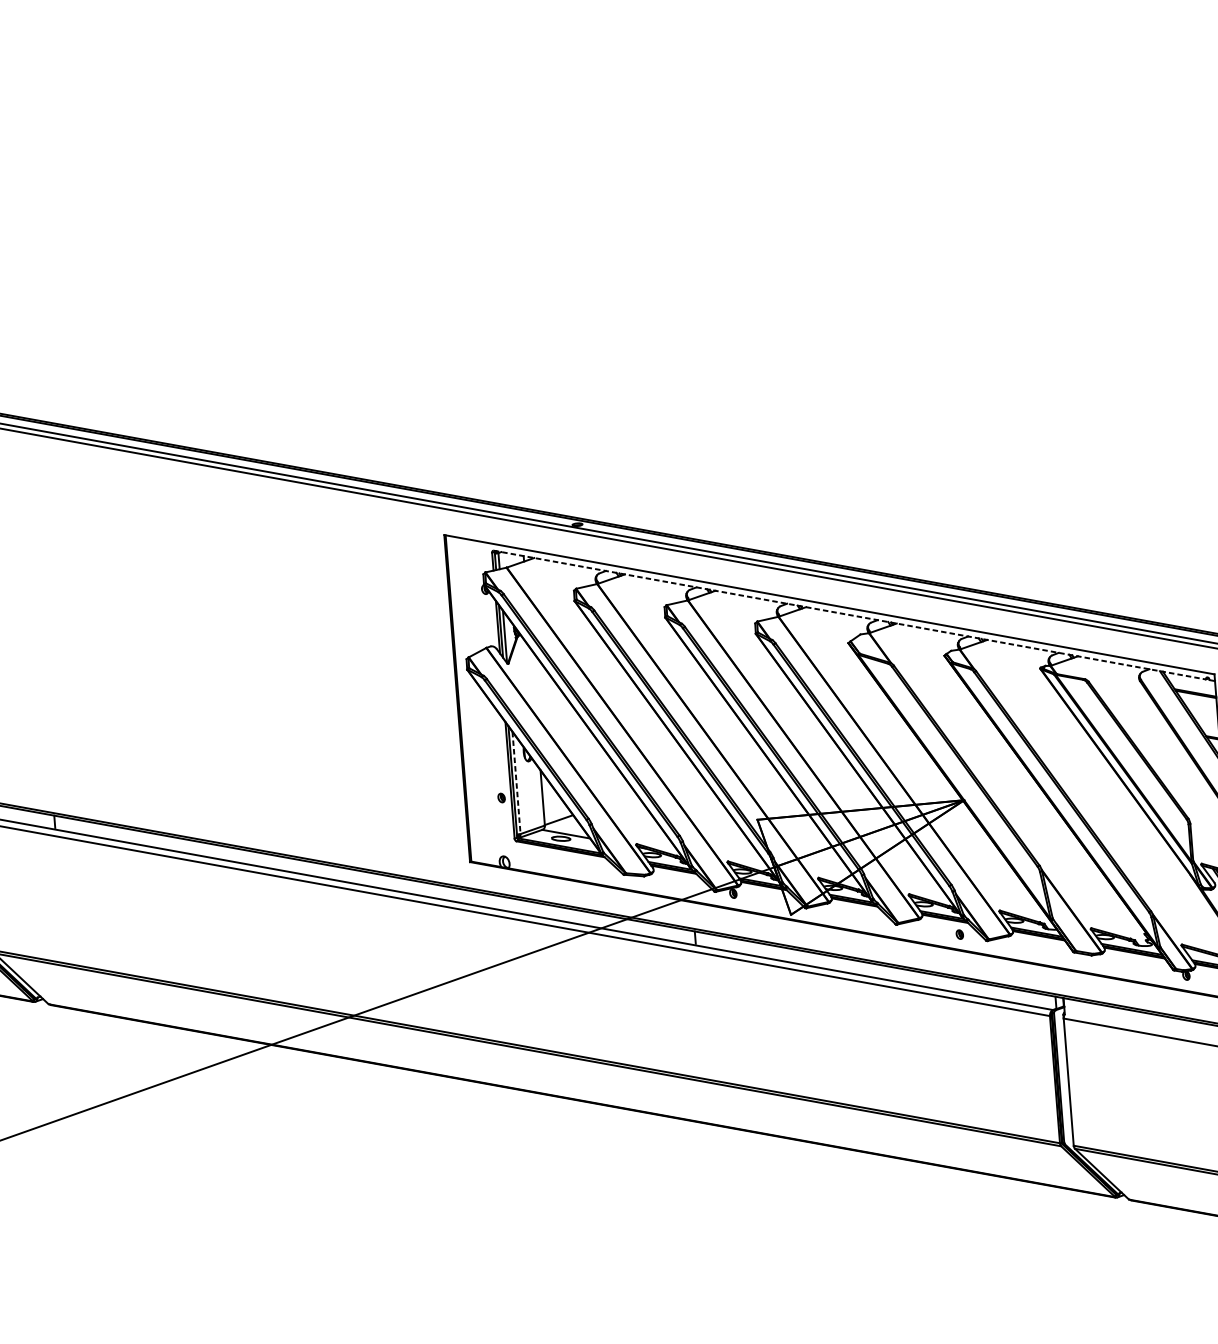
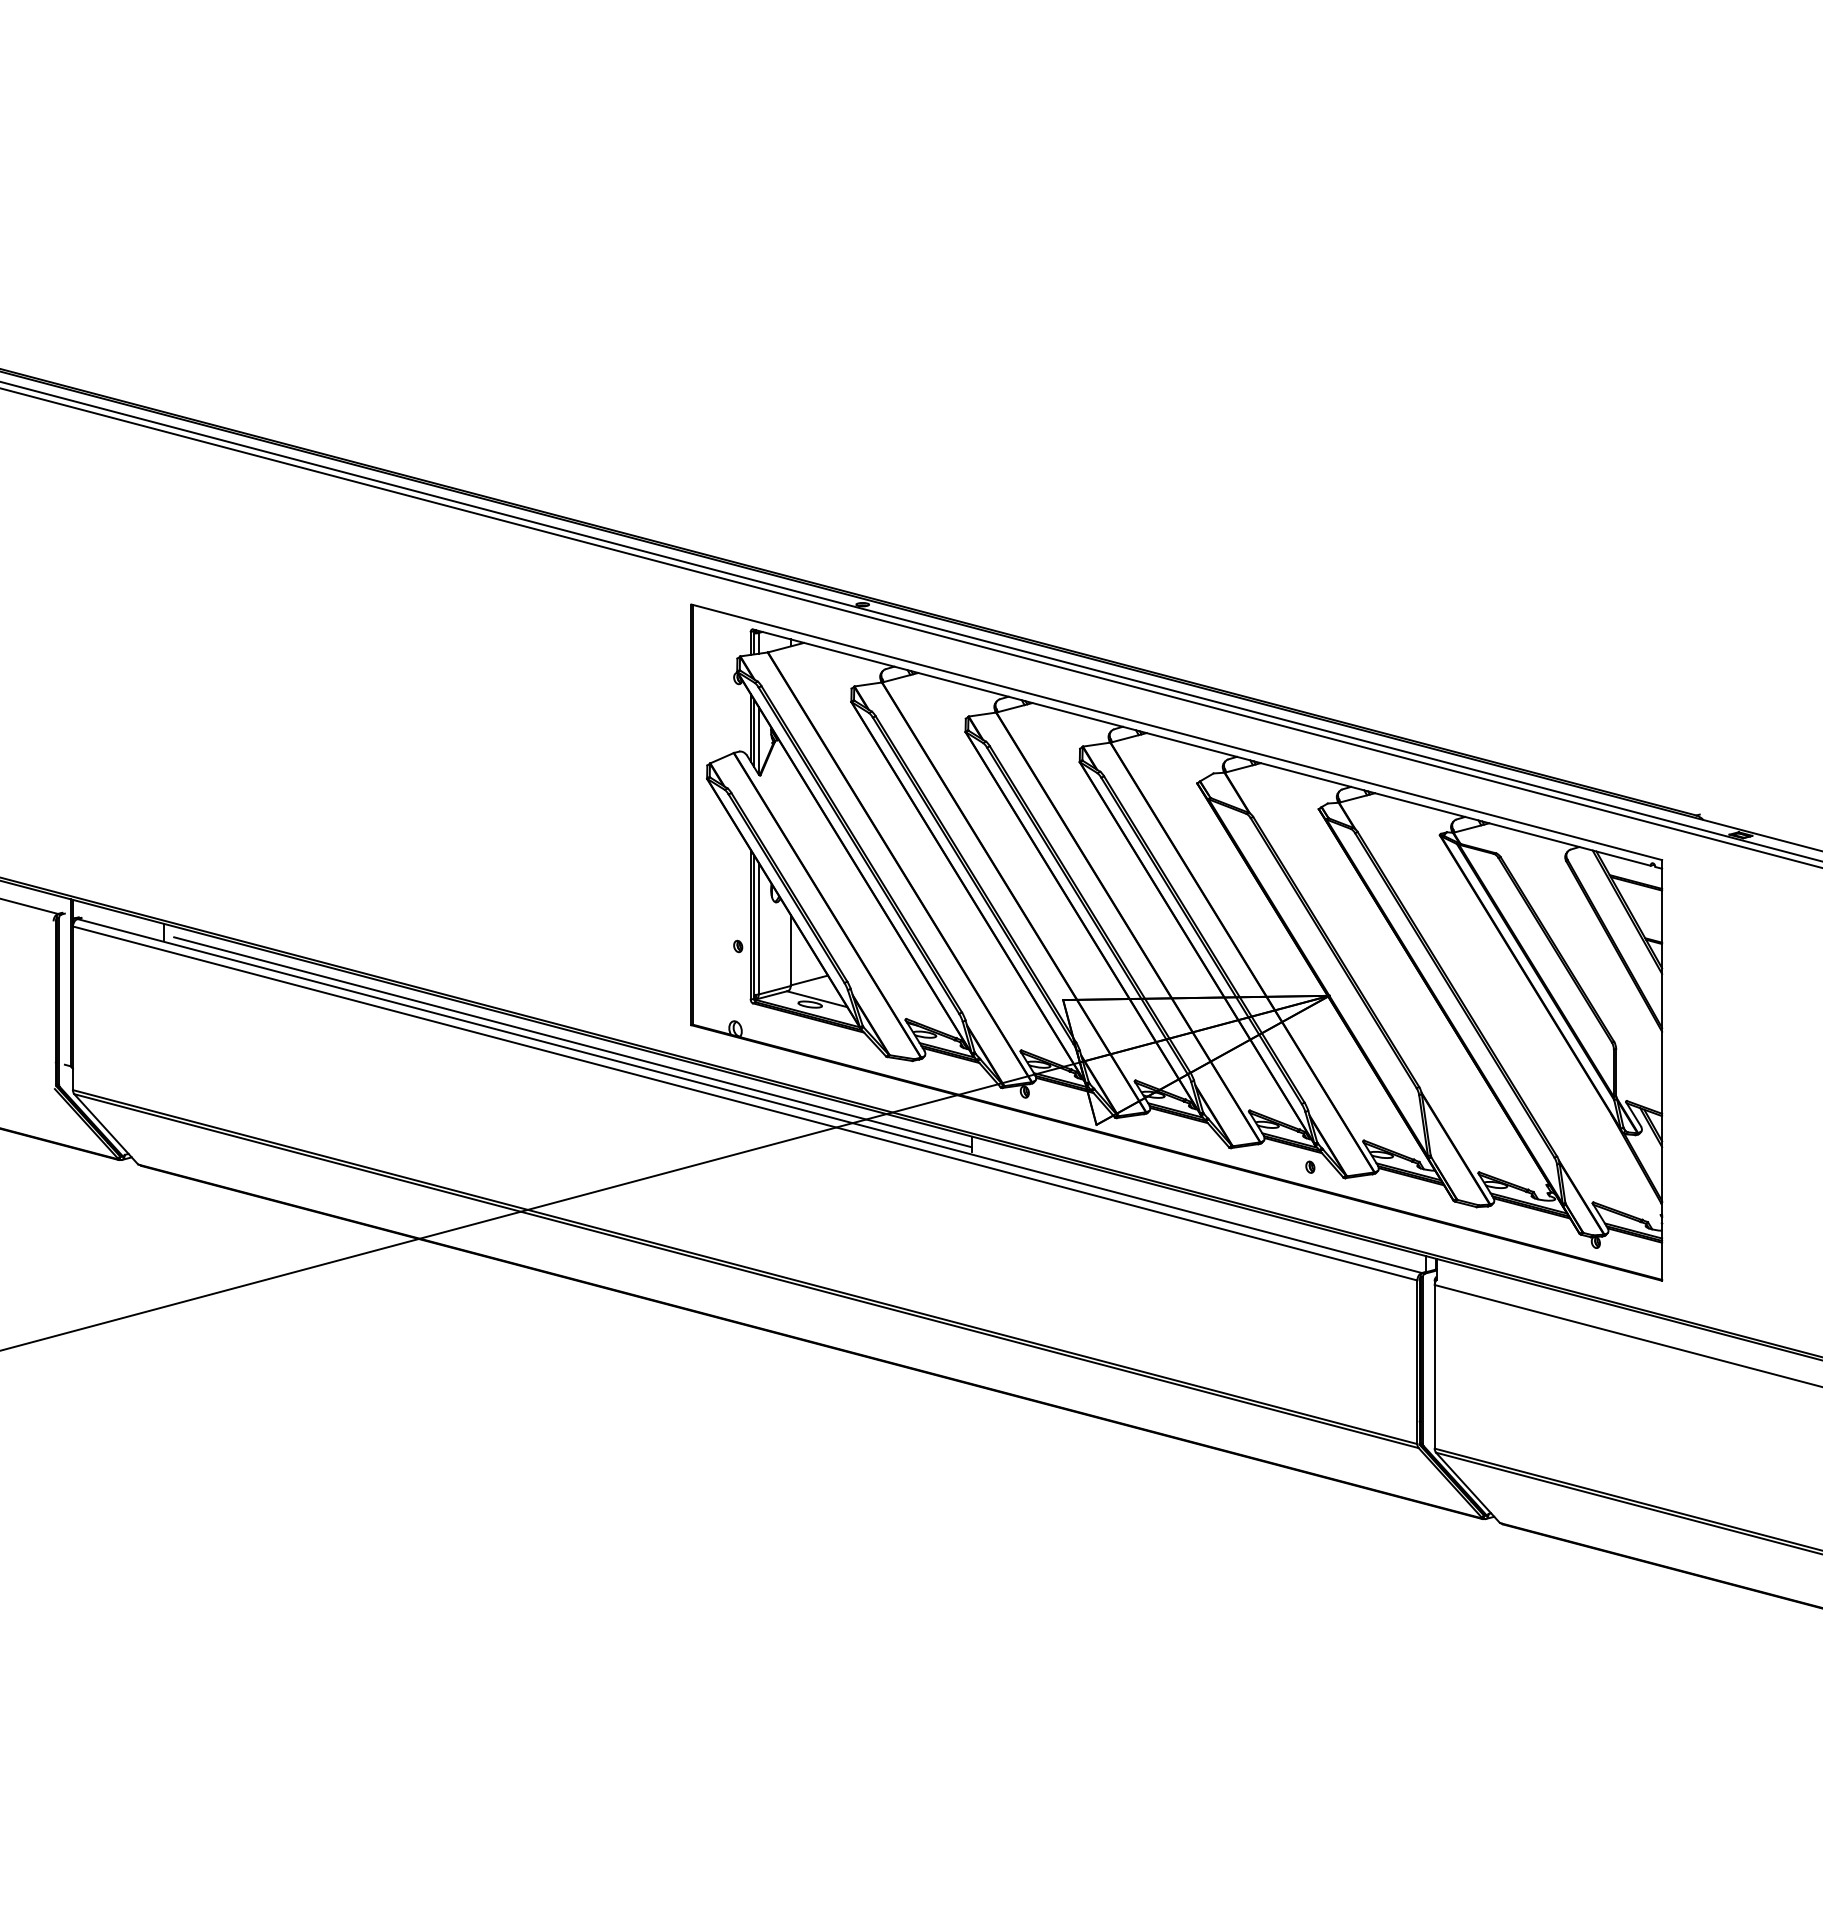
line: (850, 614) -> (1202, 747), dashed -> solid
line: (516, 782) -> (758, 928), dashed -> solid
line: (378, 882) -> (572, 1042), added

